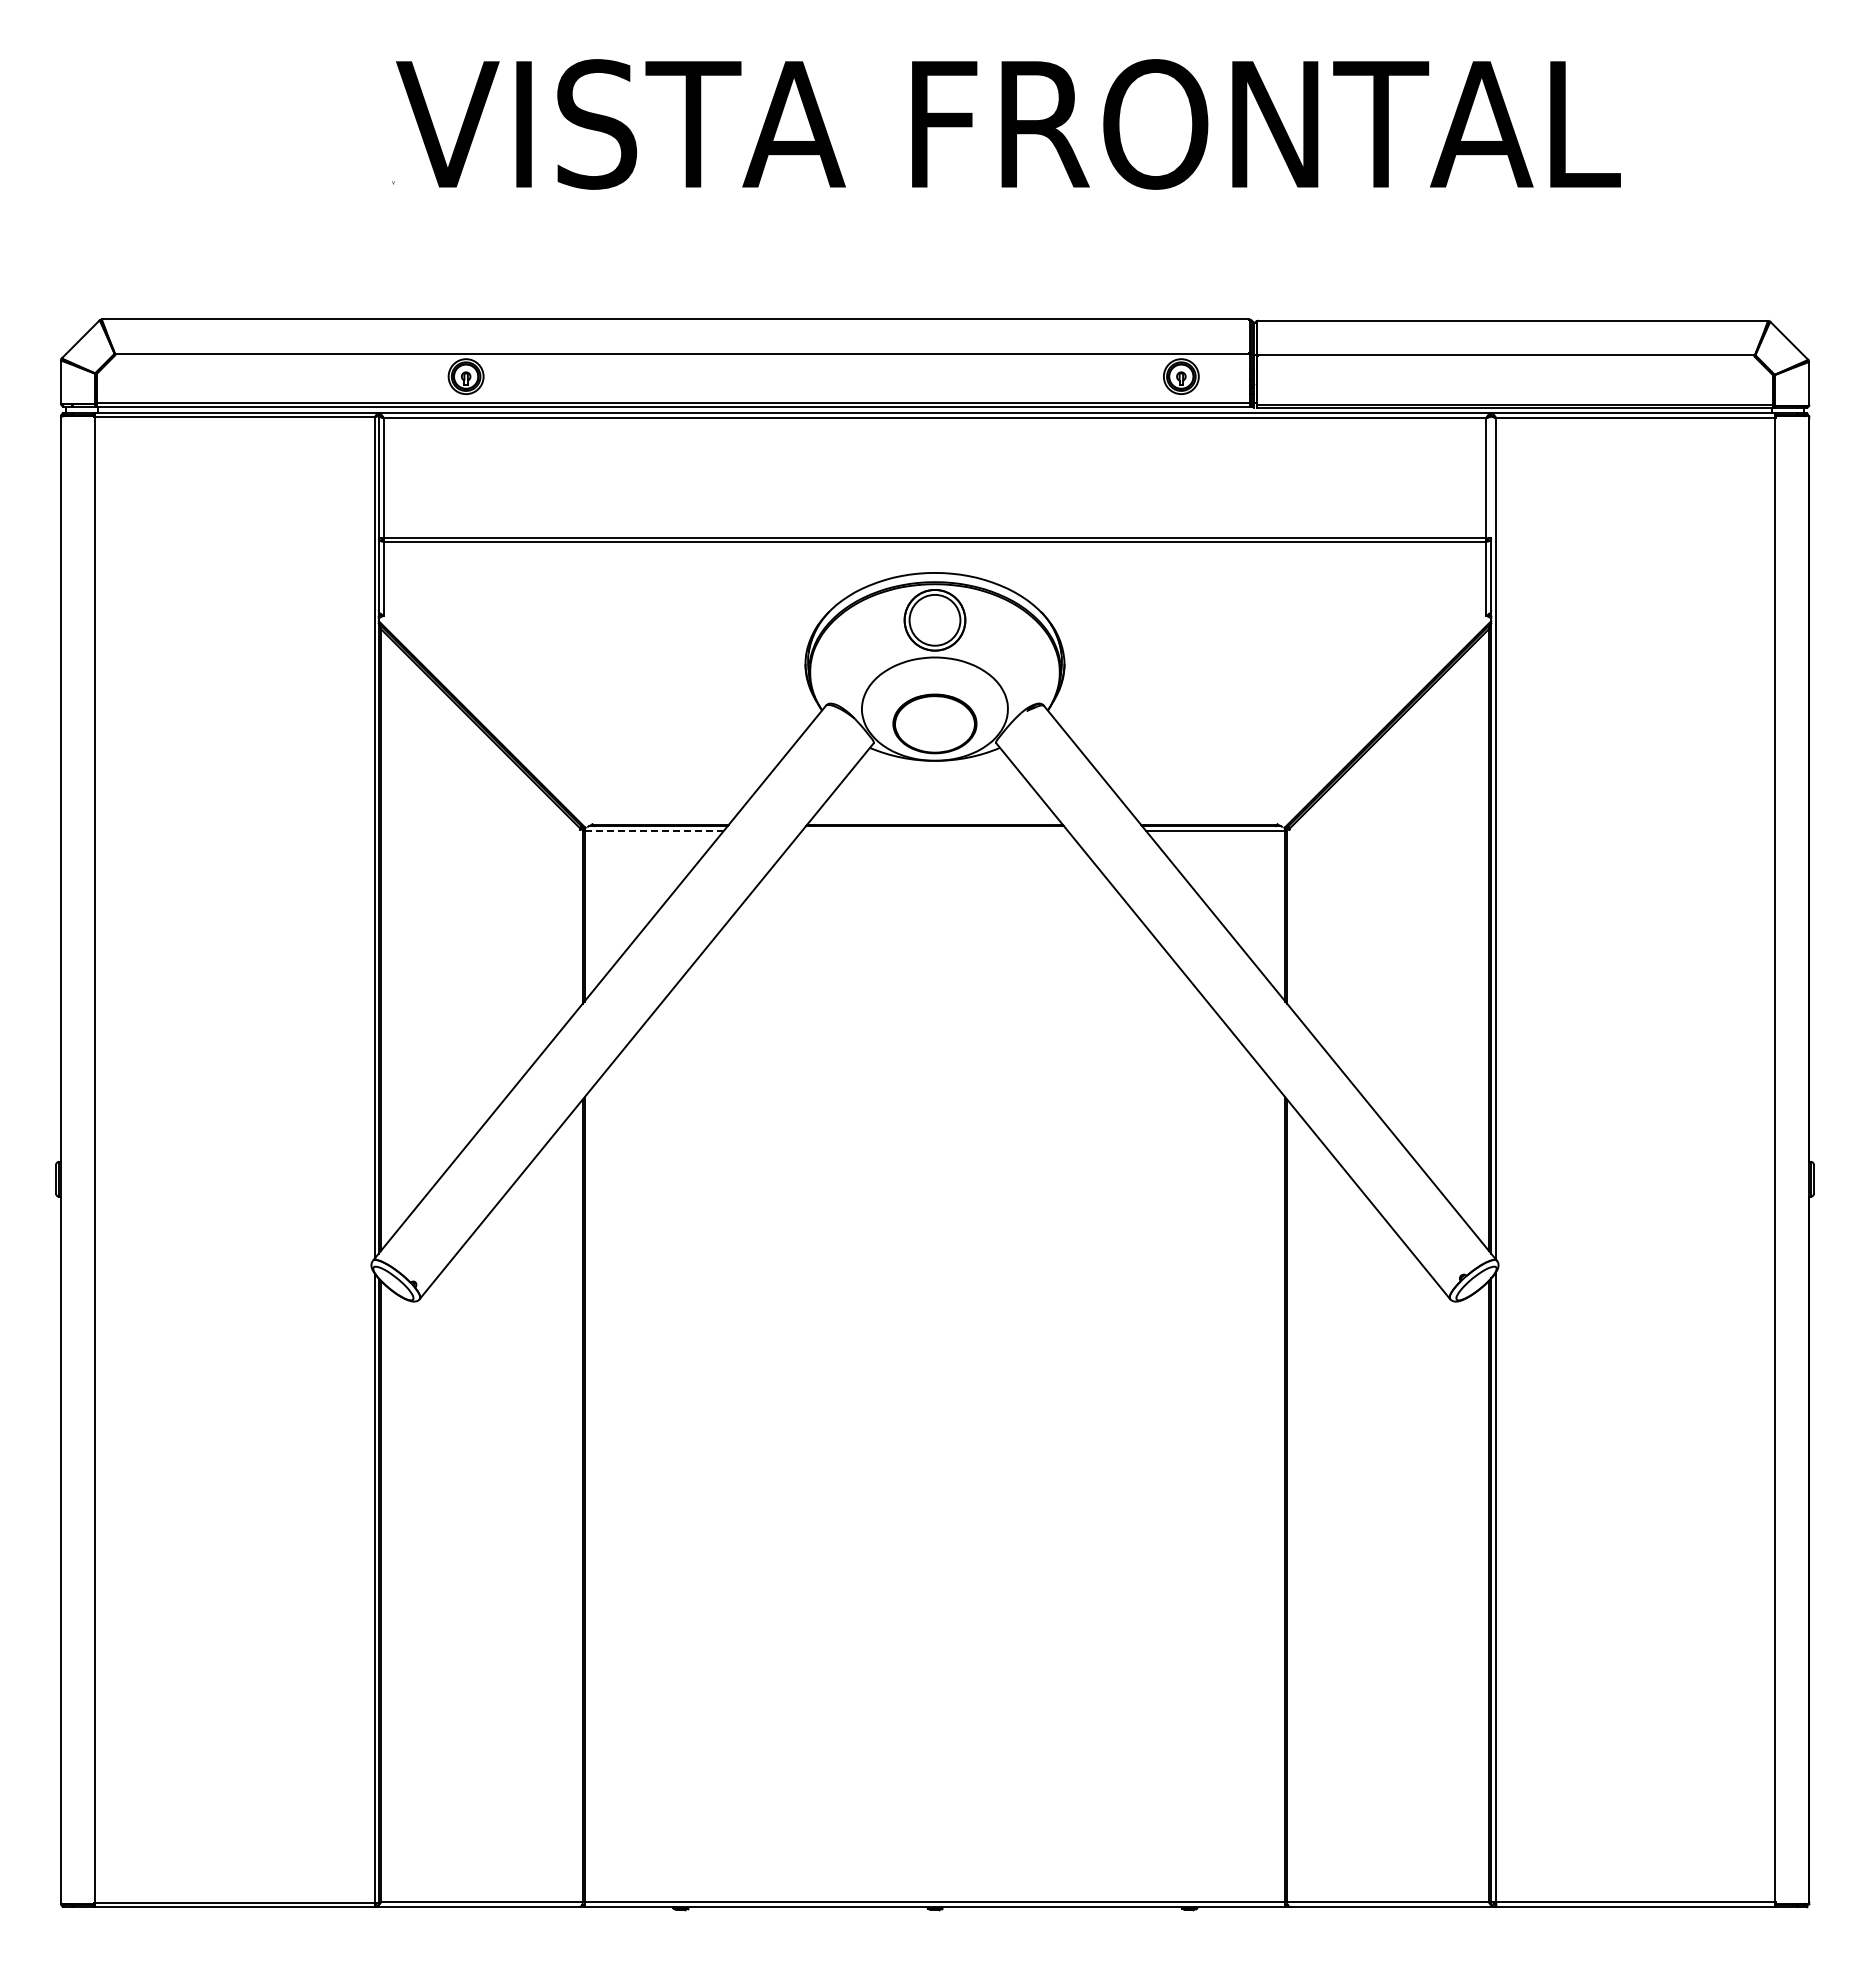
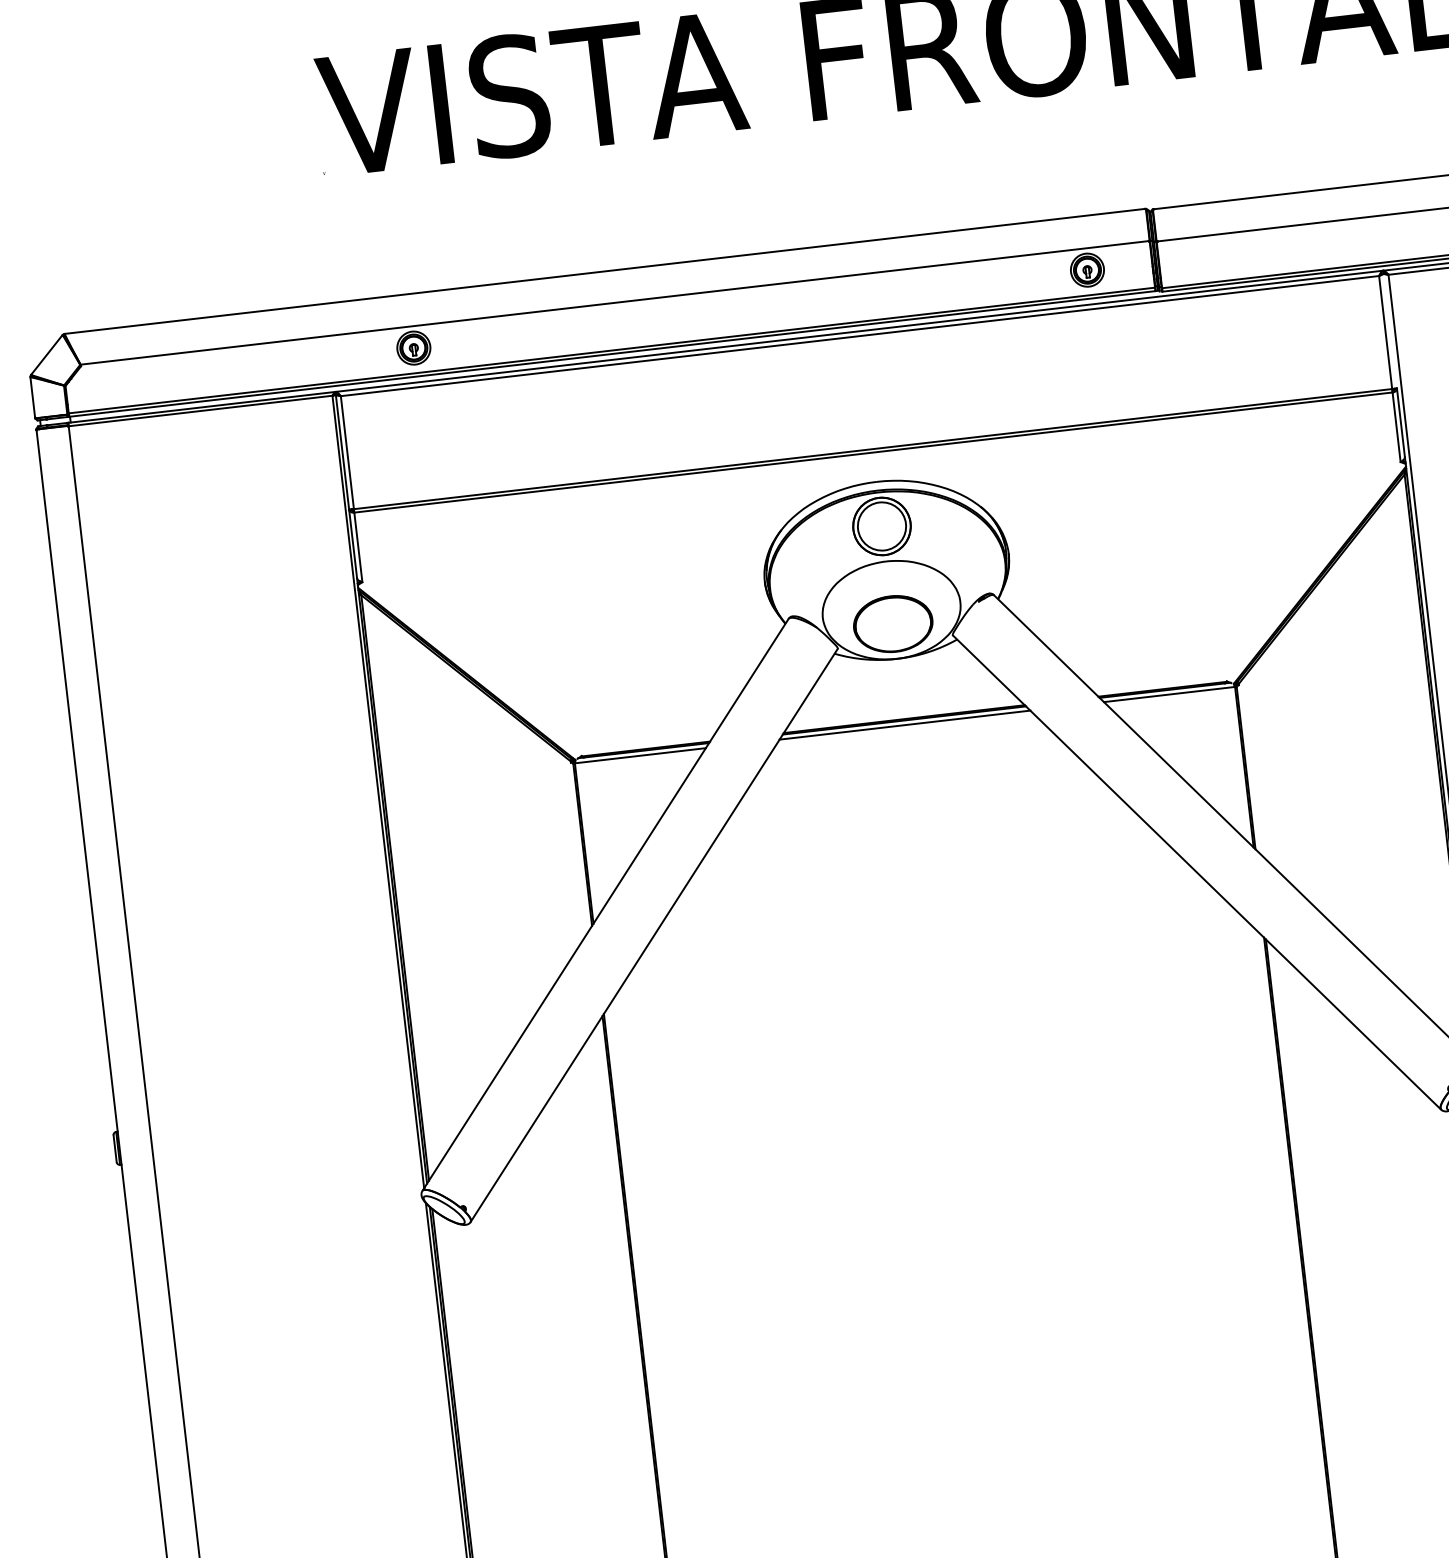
line: (654, 831) -> (640, 755), dashed -> solid
line: (934, 831) -> (904, 725), added

